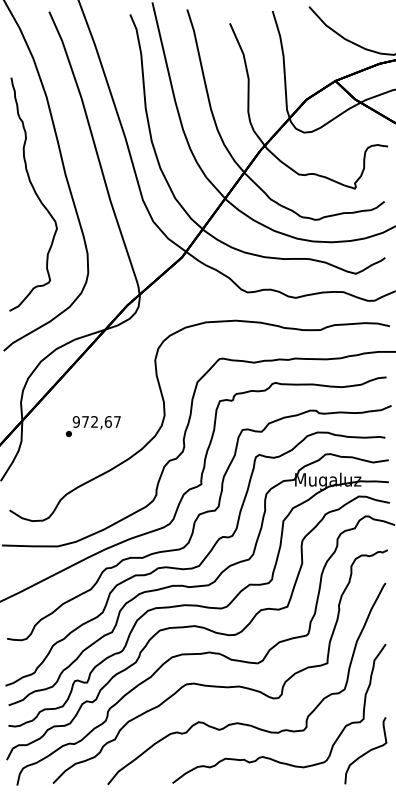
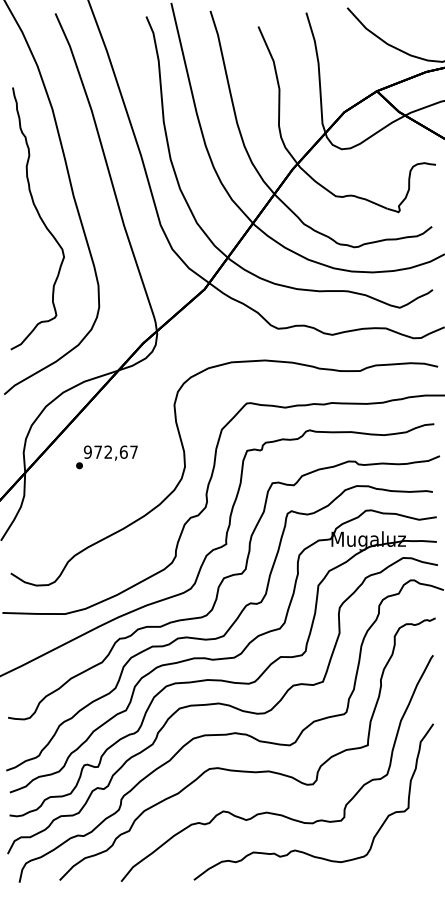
text: (92, 426) -> (106, 457), moved
part: (365, 750) -> (410, 843), removed

